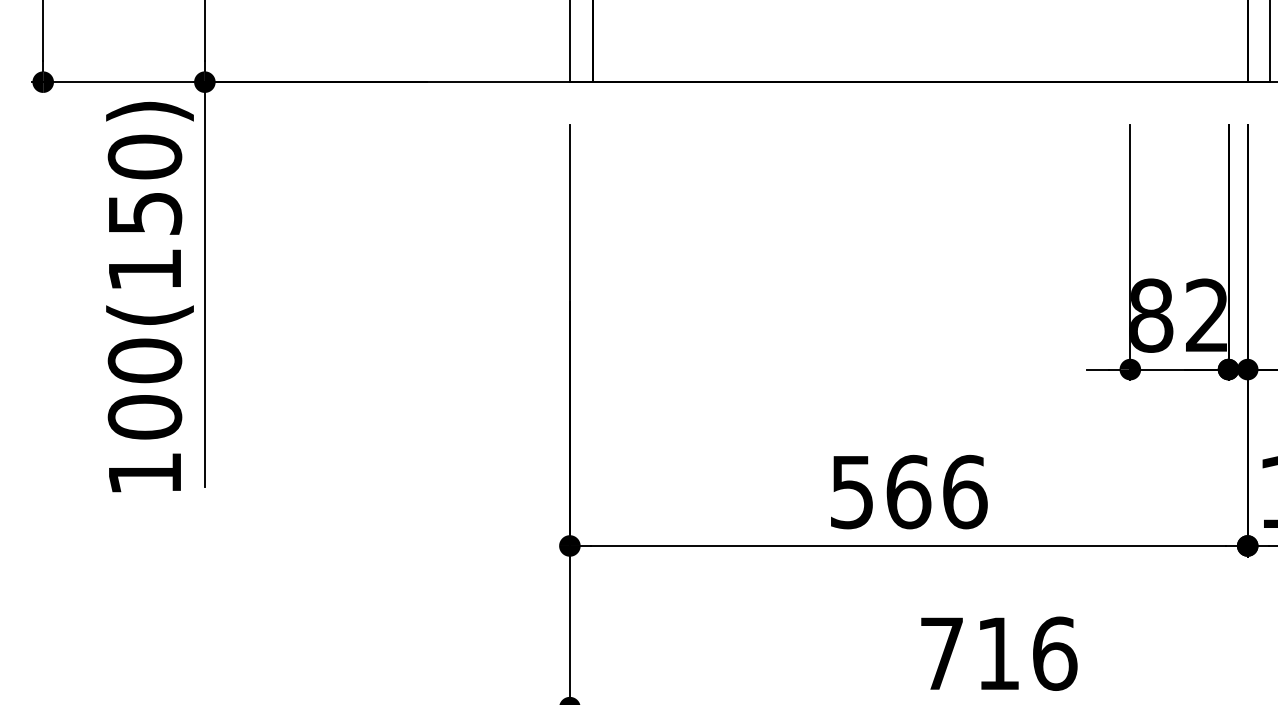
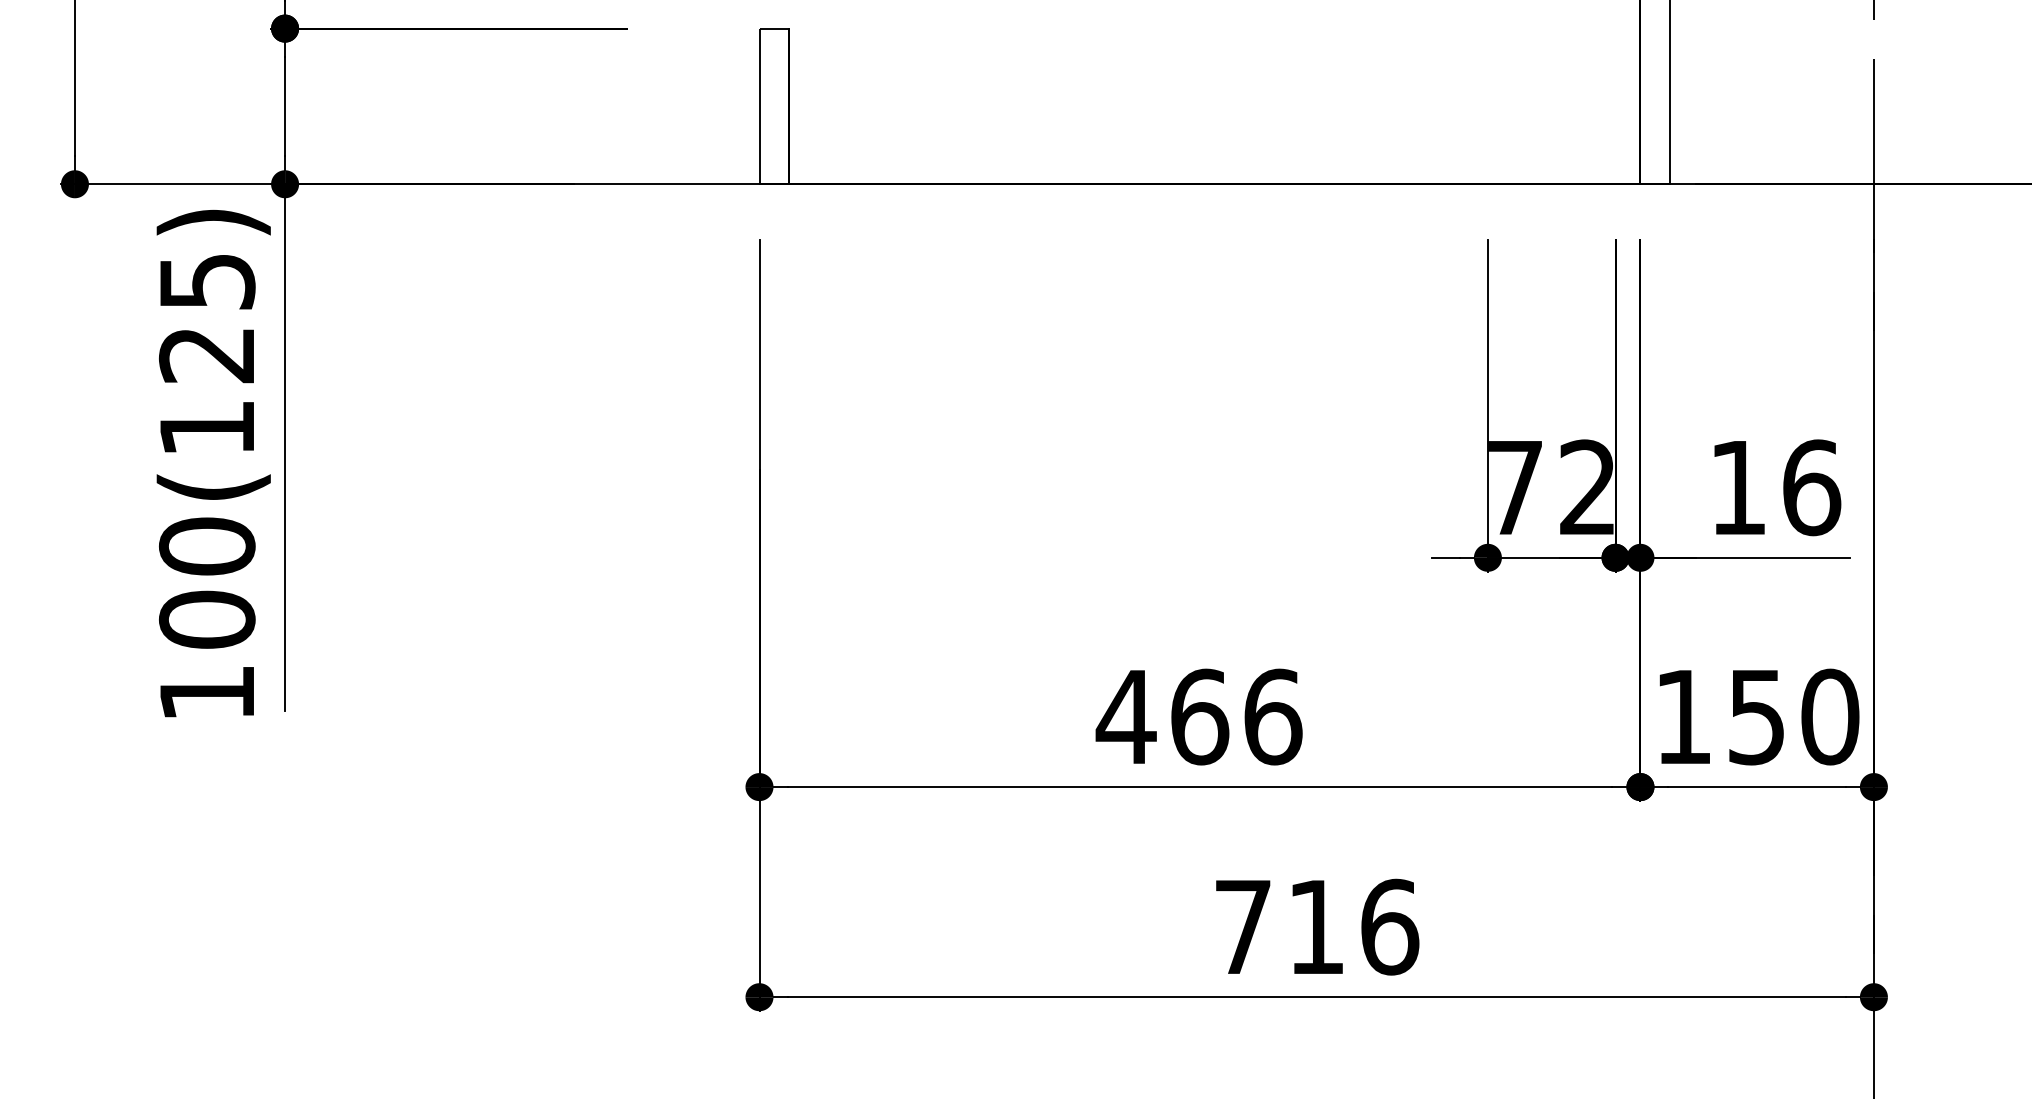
text: (144, 184) -> (206, 317), 100(150) -> 100(125)
text: (1150, 315) -> (1514, 487), 82 -> 72
text: (851, 492) -> (1125, 717), 566 -> 466

